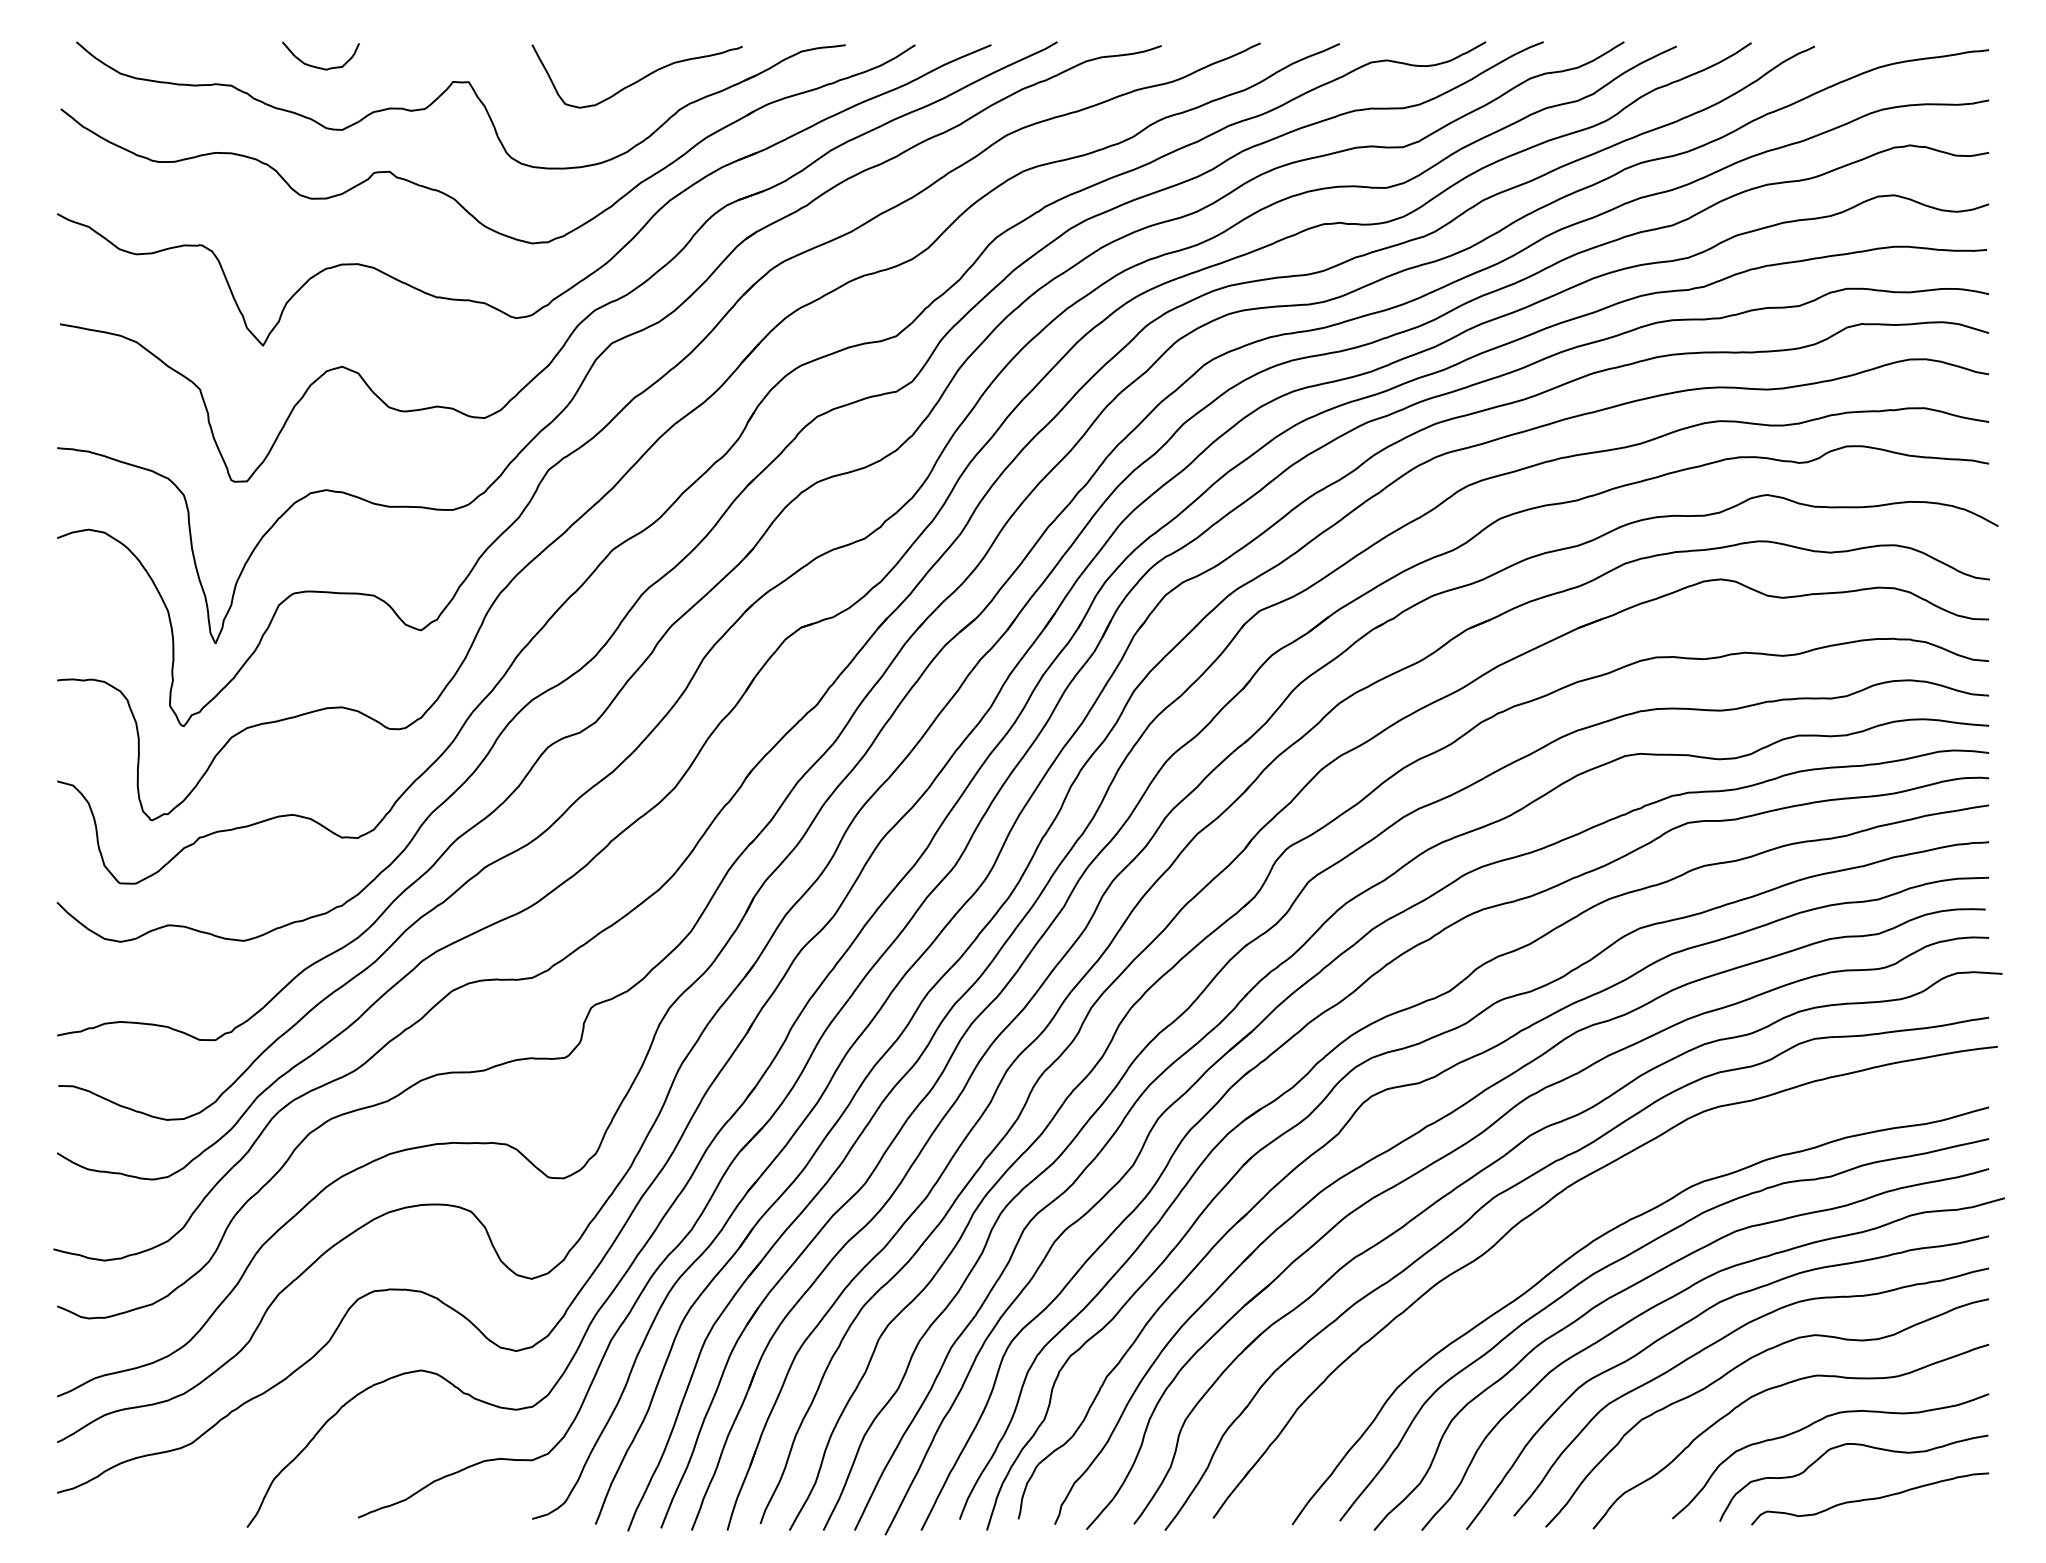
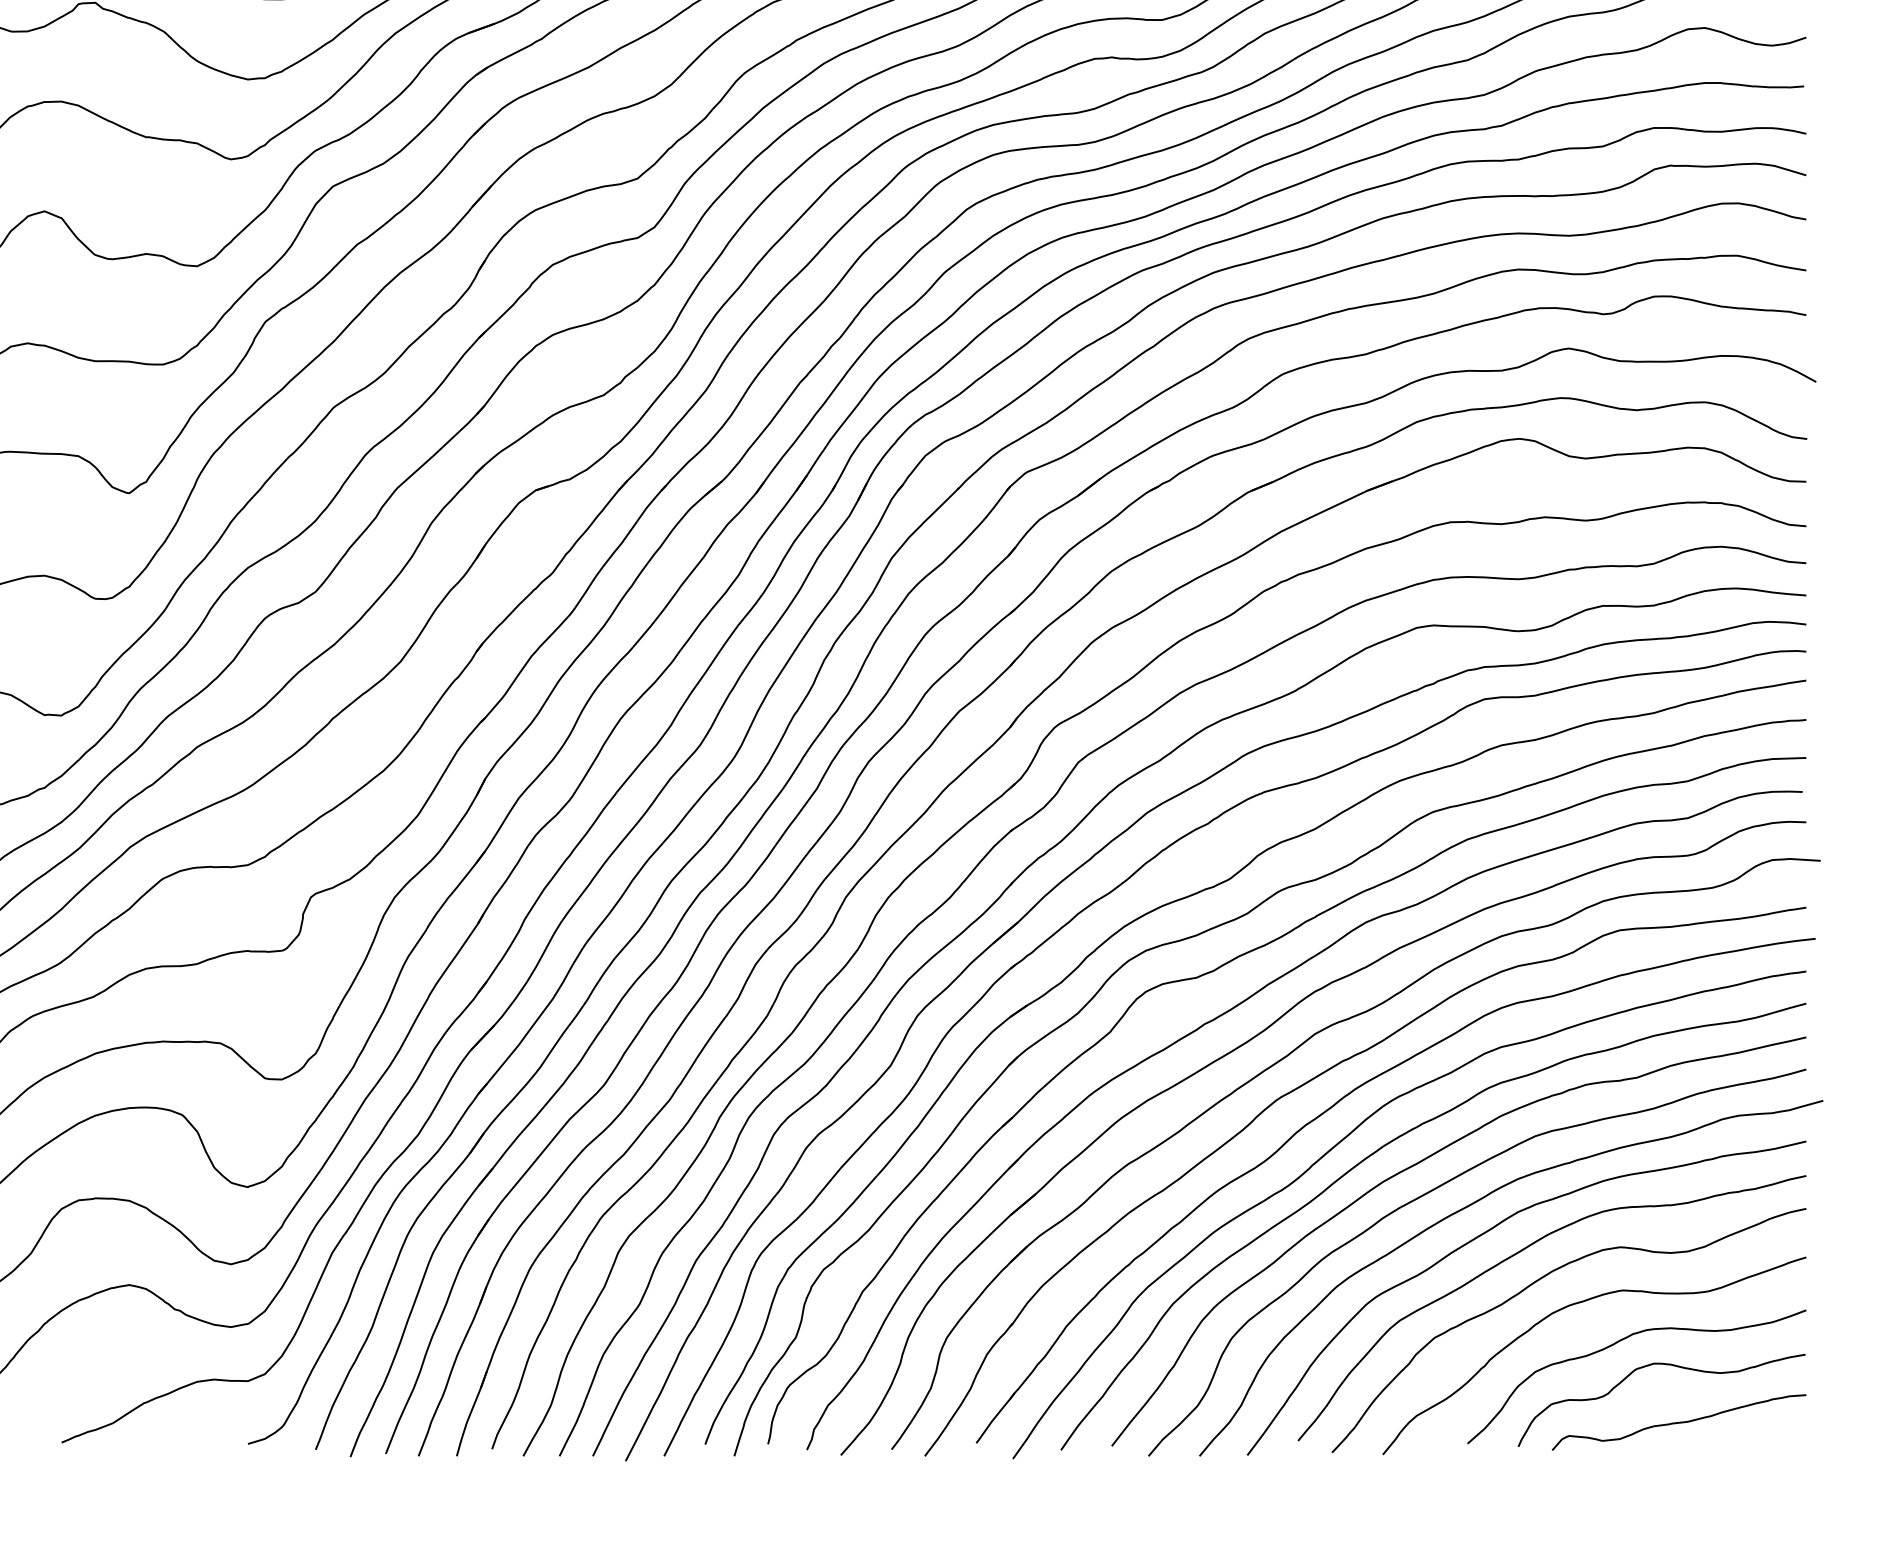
curve: (1561, 1231) -> (1348, 1136), added

